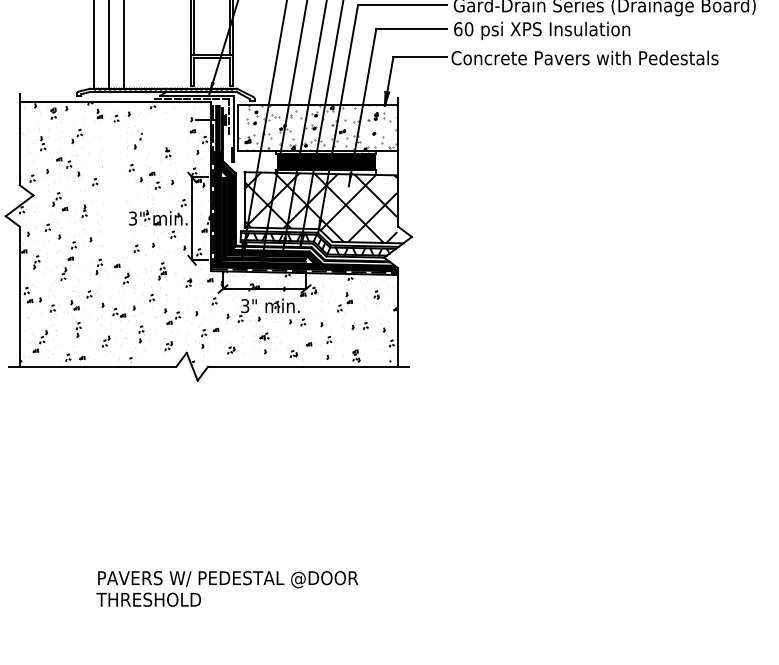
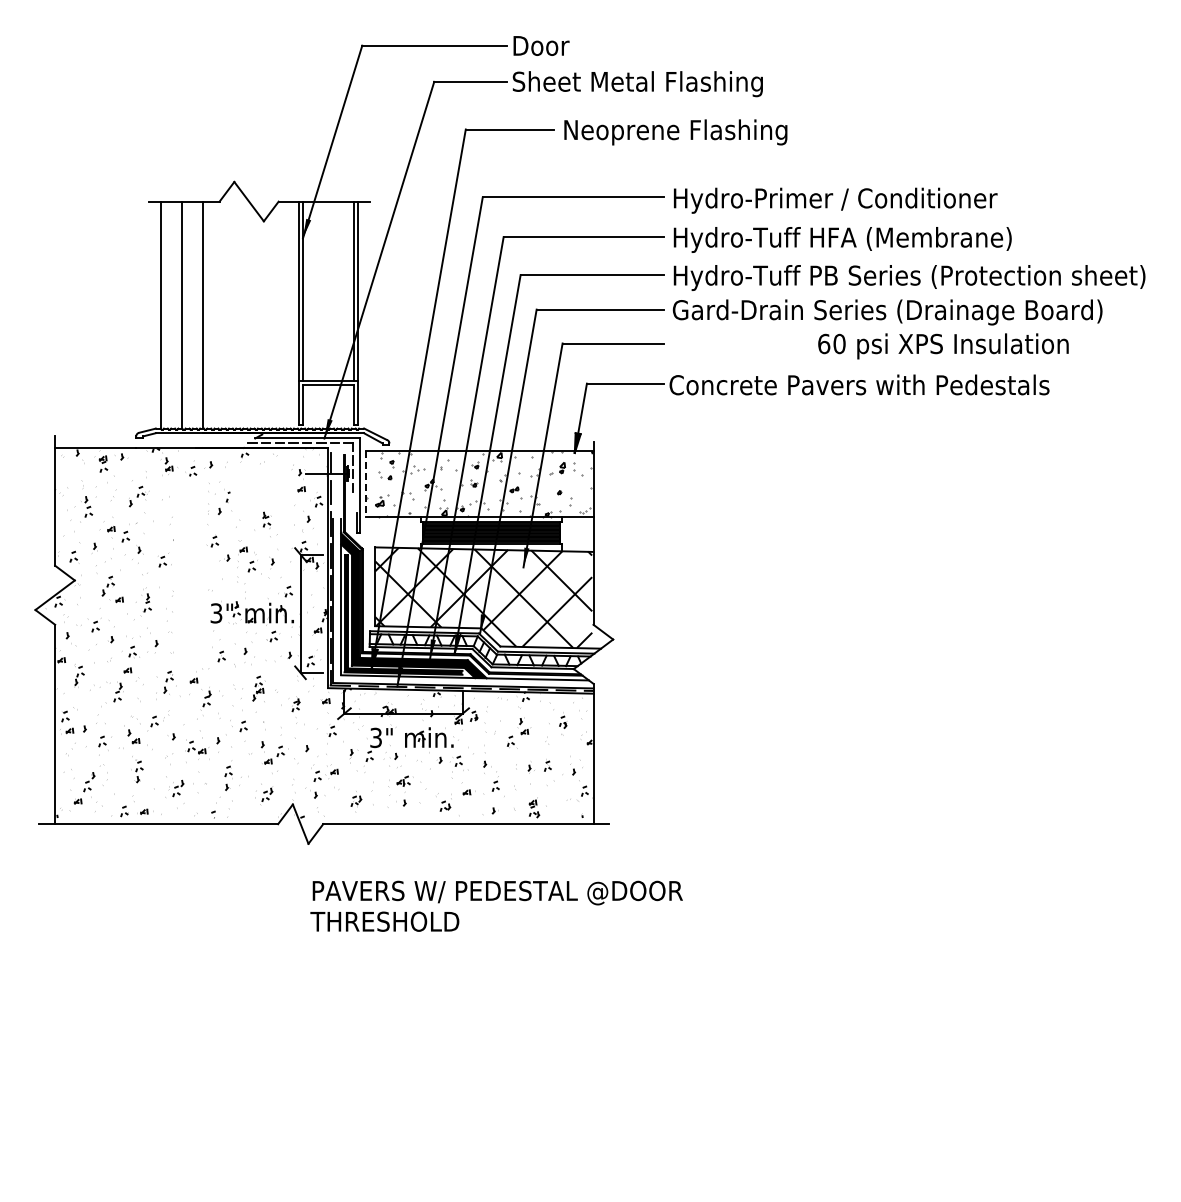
text: (542, 30) -> (943, 346), moved
line: (238, 127) -> (366, 484), solid -> dashed
fill: (306, 187) -> (463, 569), removed
text: (227, 588) -> (496, 905), moved

